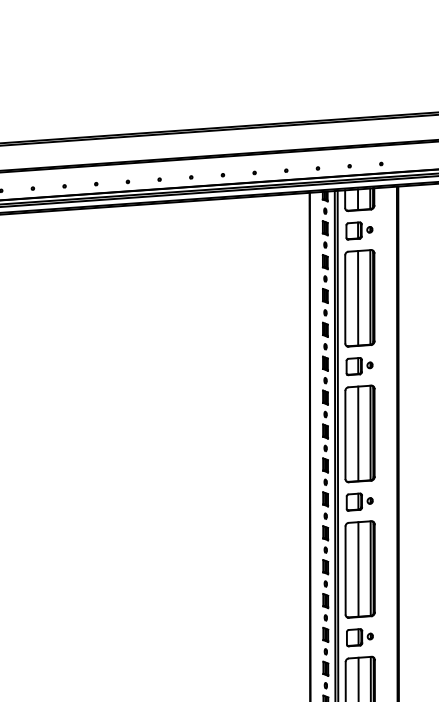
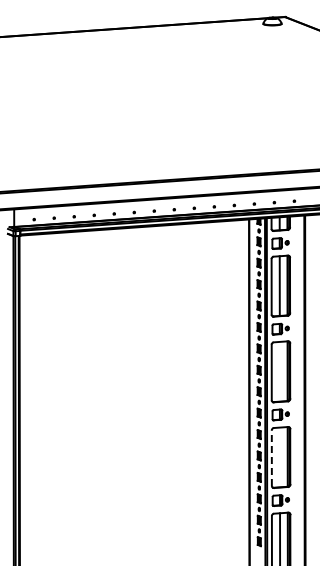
line: (357, 433) -> (279, 371), removed
line: (357, 569) -> (279, 457), removed
line: (345, 571) -> (271, 458), solid -> dashed

